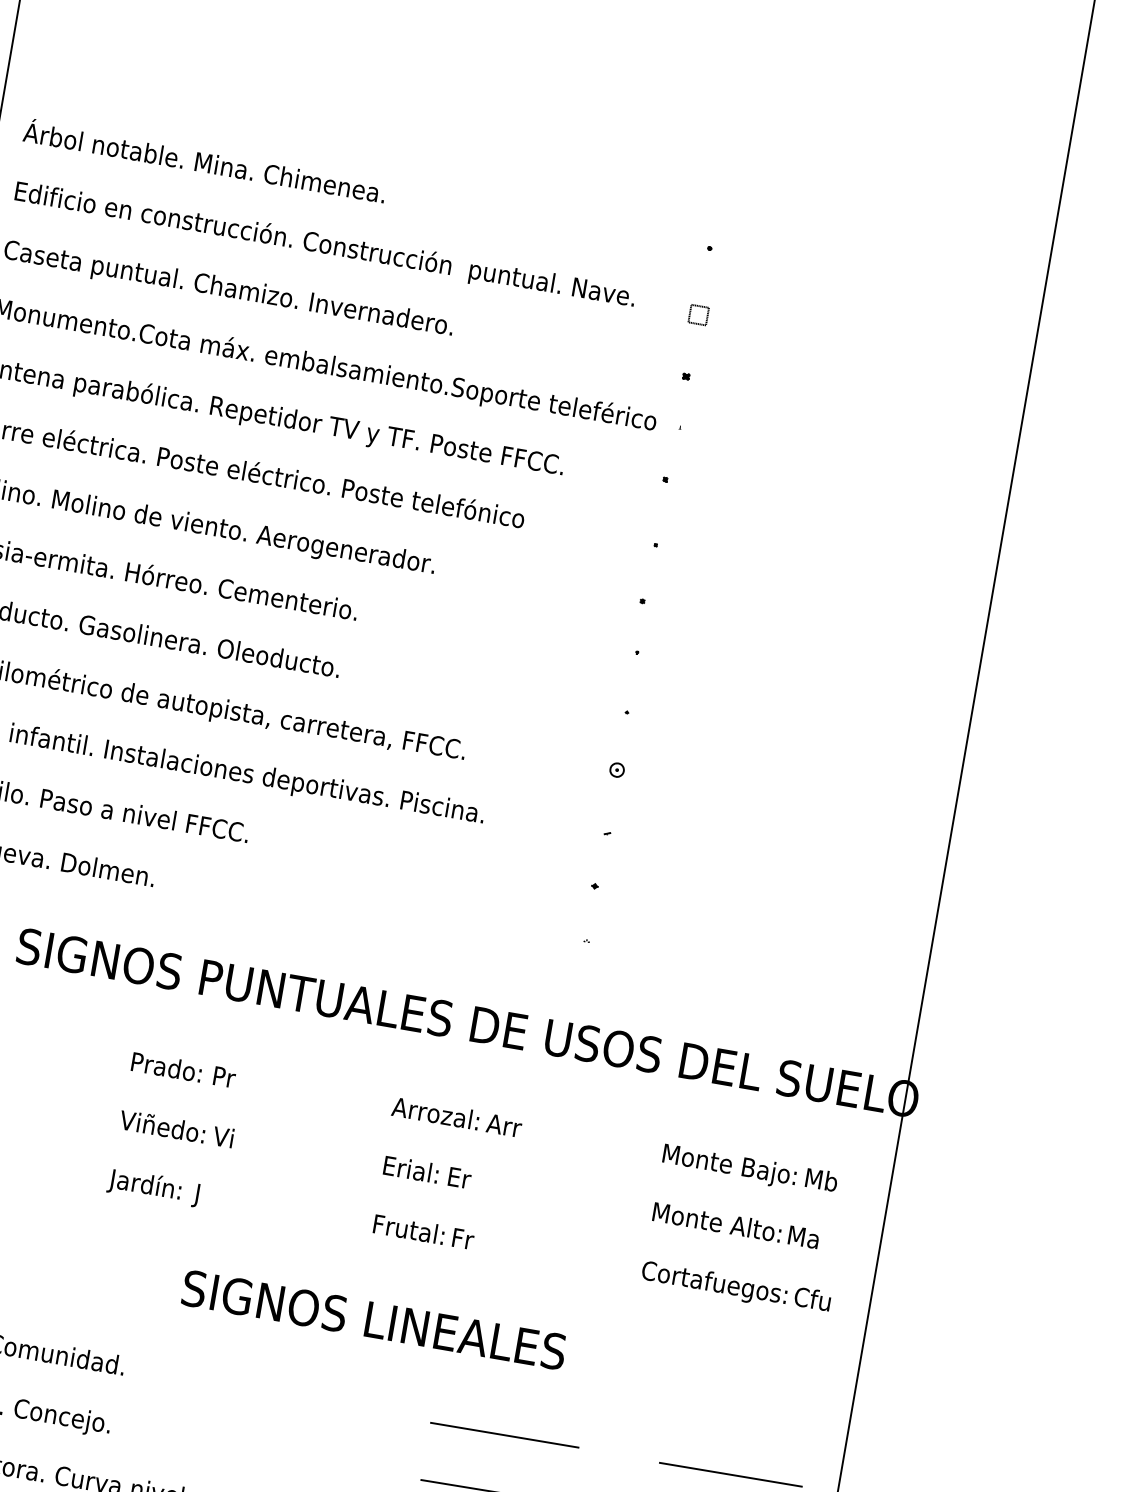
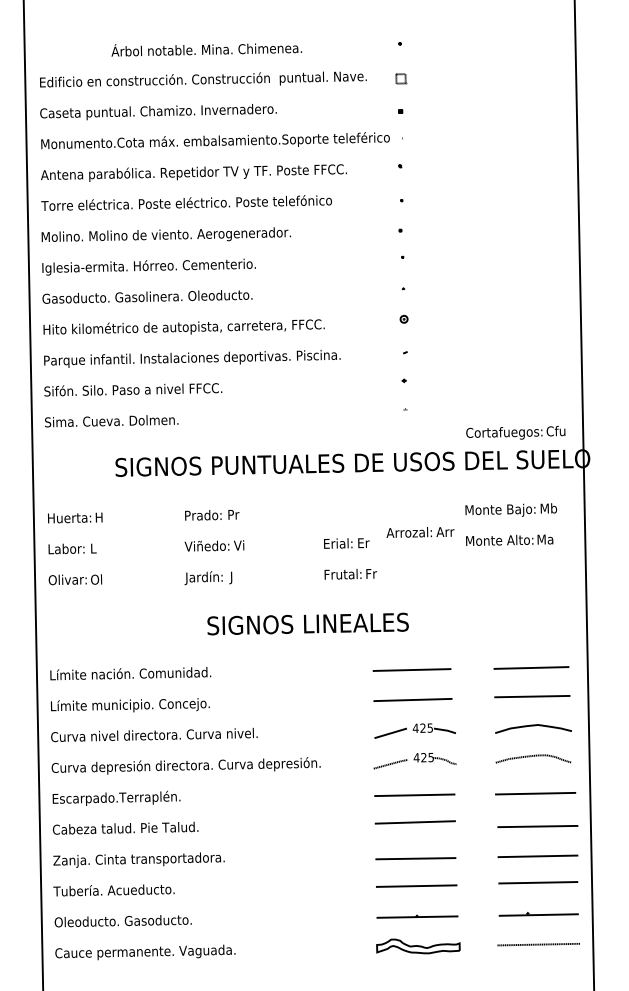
text: (204, 162) -> (206, 49), moved
text: (457, 1117) -> (420, 532), moved
text: (735, 1286) -> (515, 432), moved
text: (373, 1318) -> (307, 623), moved

